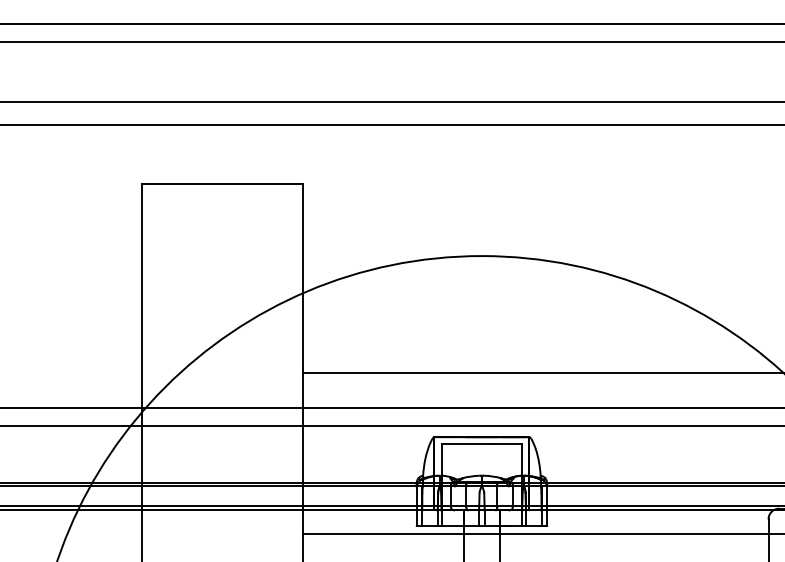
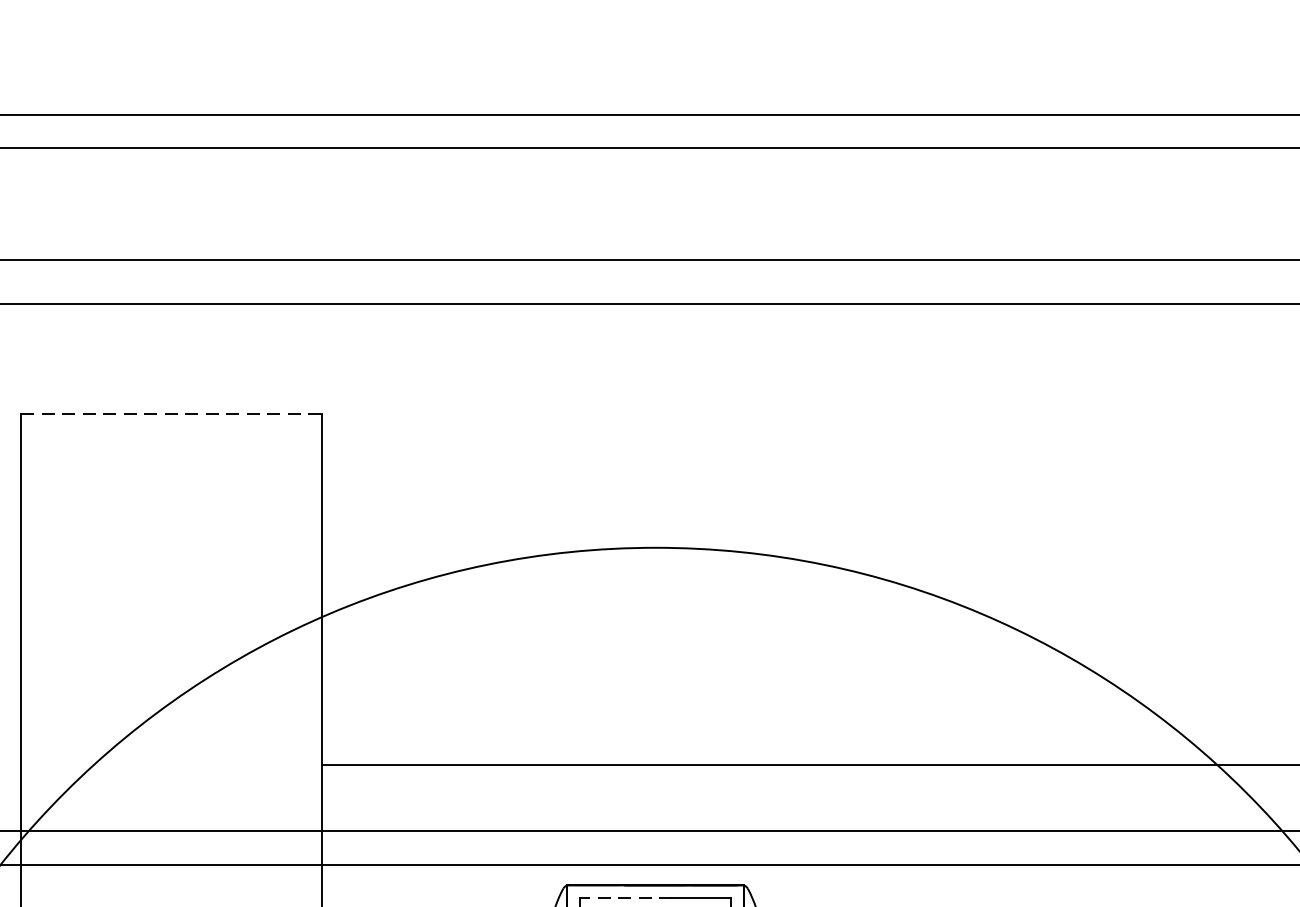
line: (222, 184) -> (171, 414), solid -> dashed
line: (466, 444) -> (626, 899), solid -> dashed

